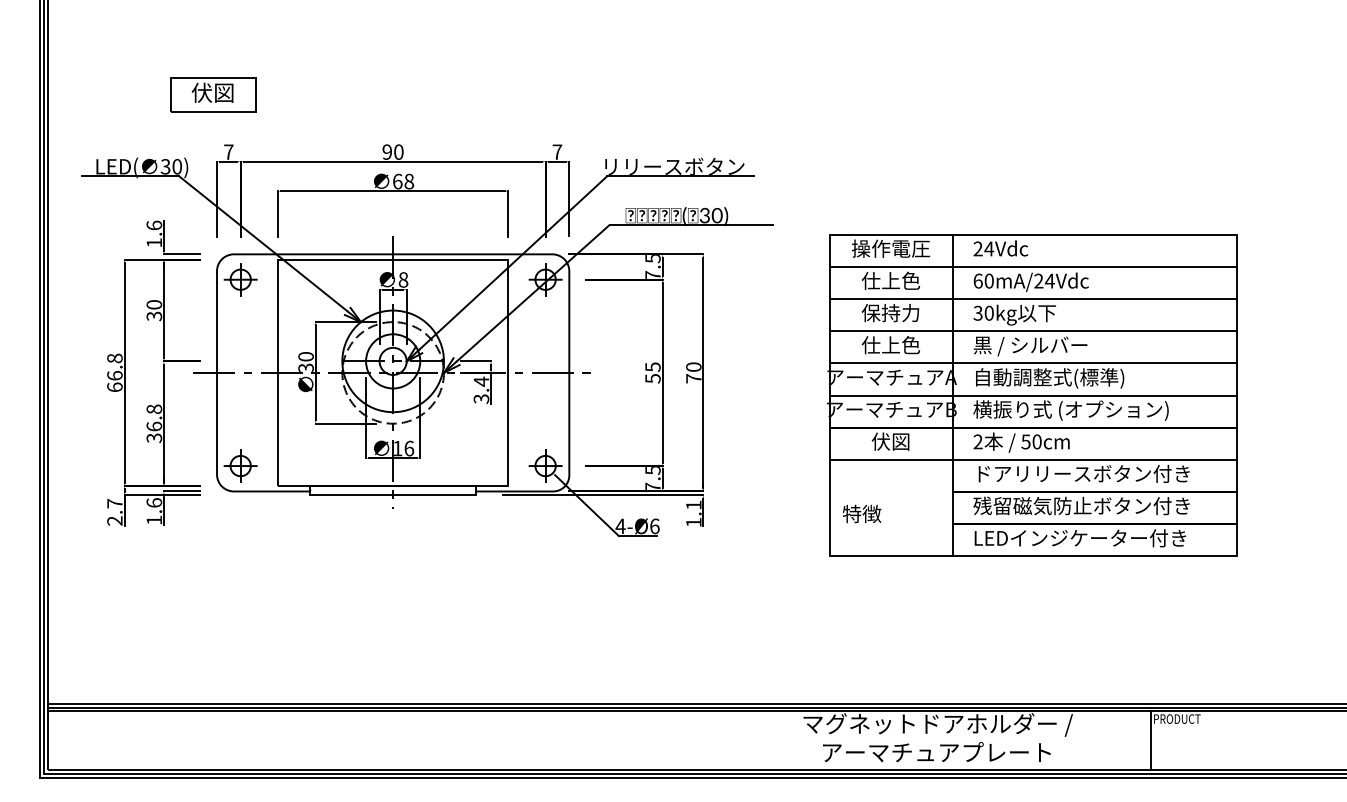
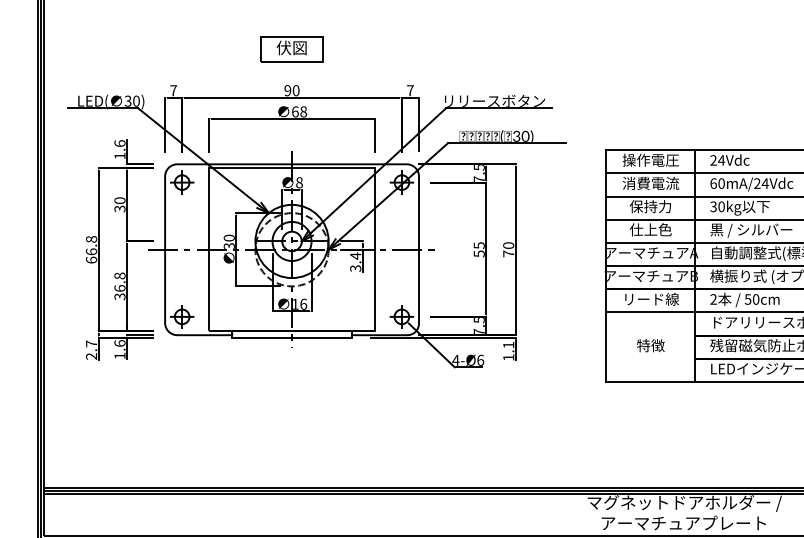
part: (213, 94) -> (292, 49), moved
text: (891, 280) -> (651, 183), 仕上色 -> 消費電流
text: (892, 441) -> (651, 299), 伏図 -> リード線
text: (861, 513) -> (650, 345), moved

